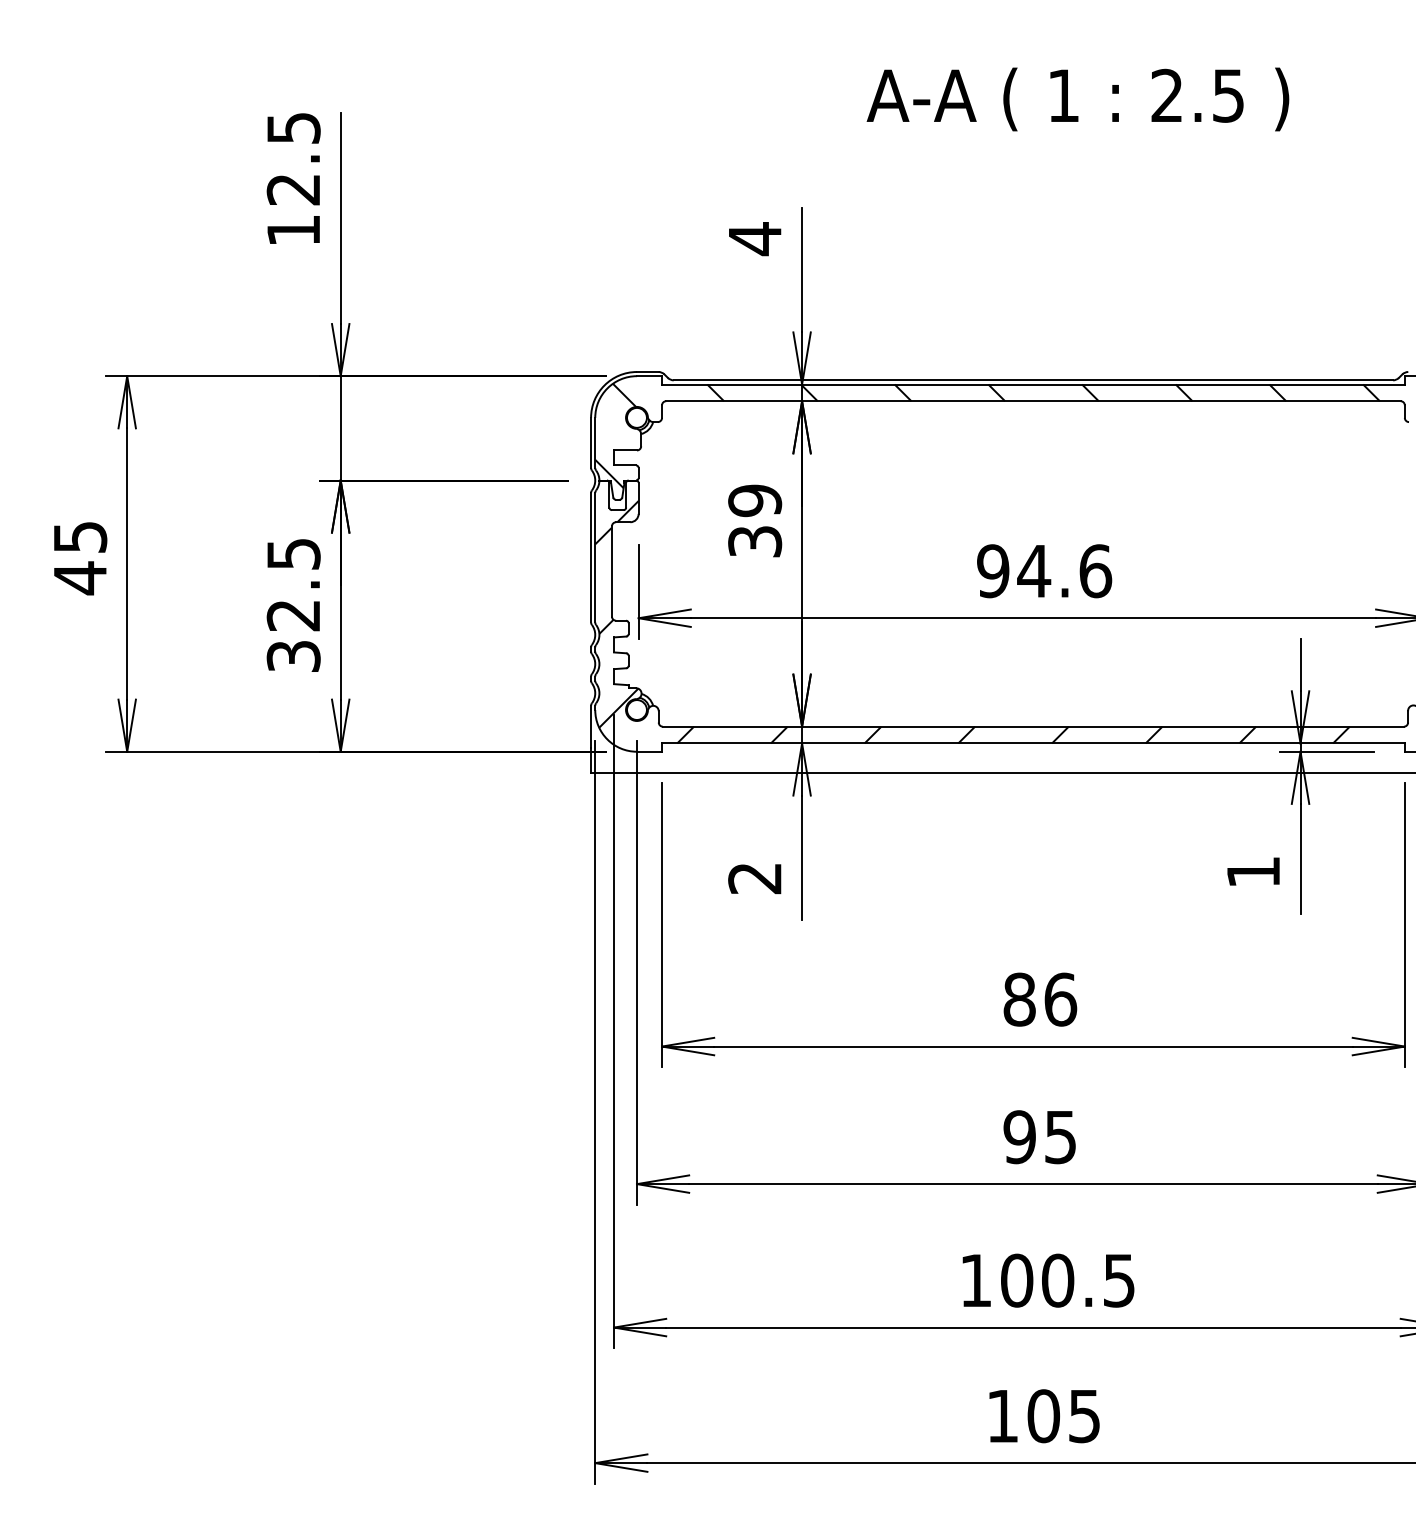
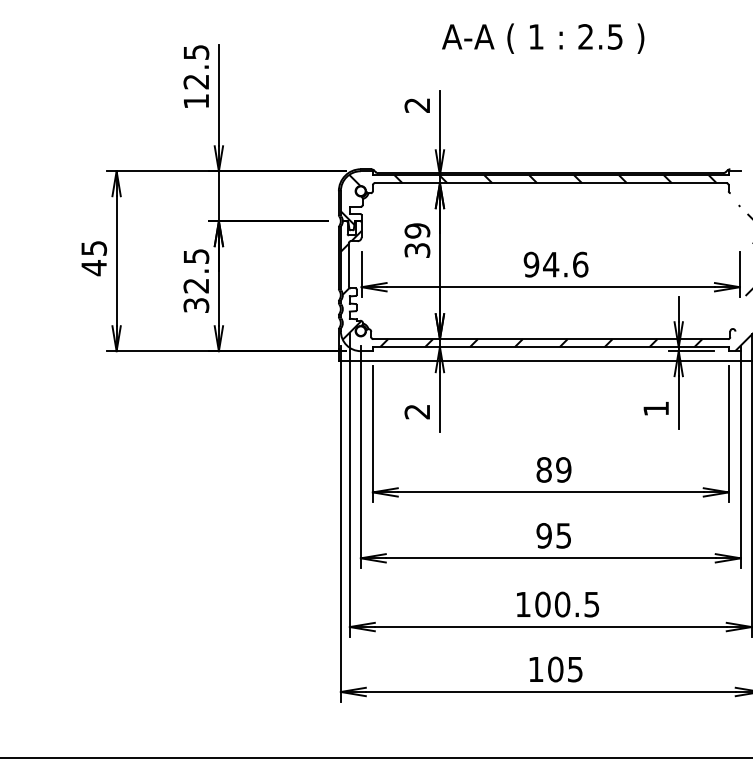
text: (1078, 99) -> (543, 38), moved
text: (753, 238) -> (416, 105), 4 -> 2
text: (1059, 998) -> (563, 469), 86 -> 89

